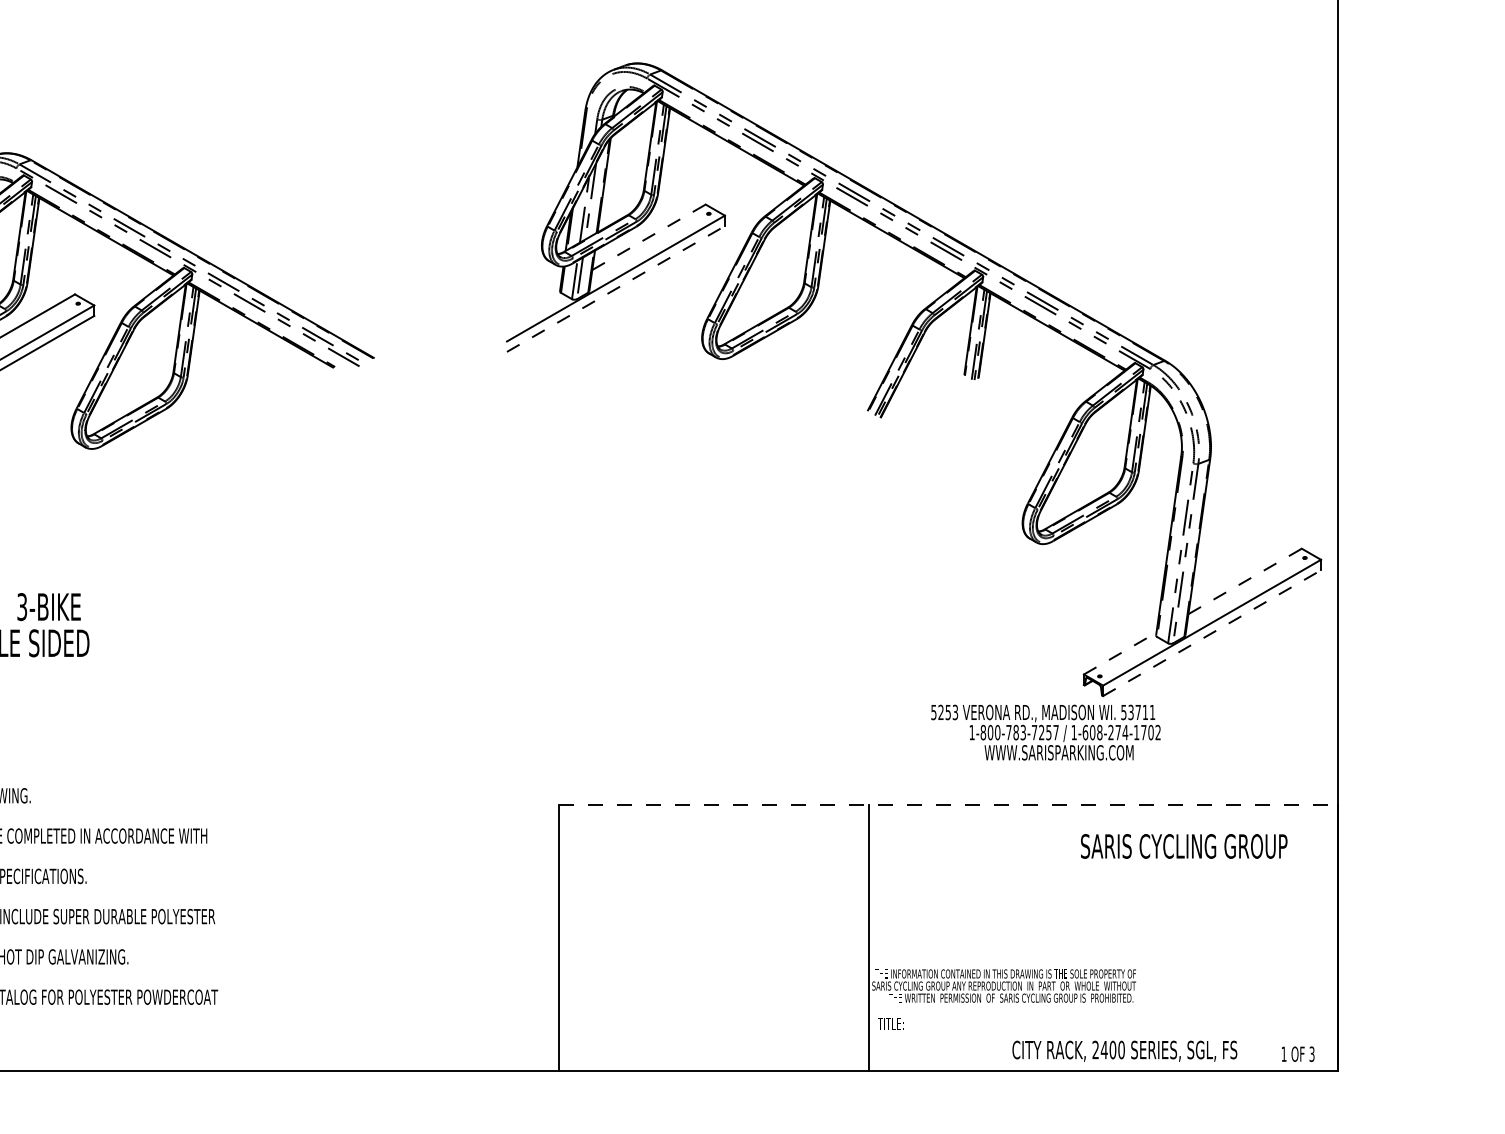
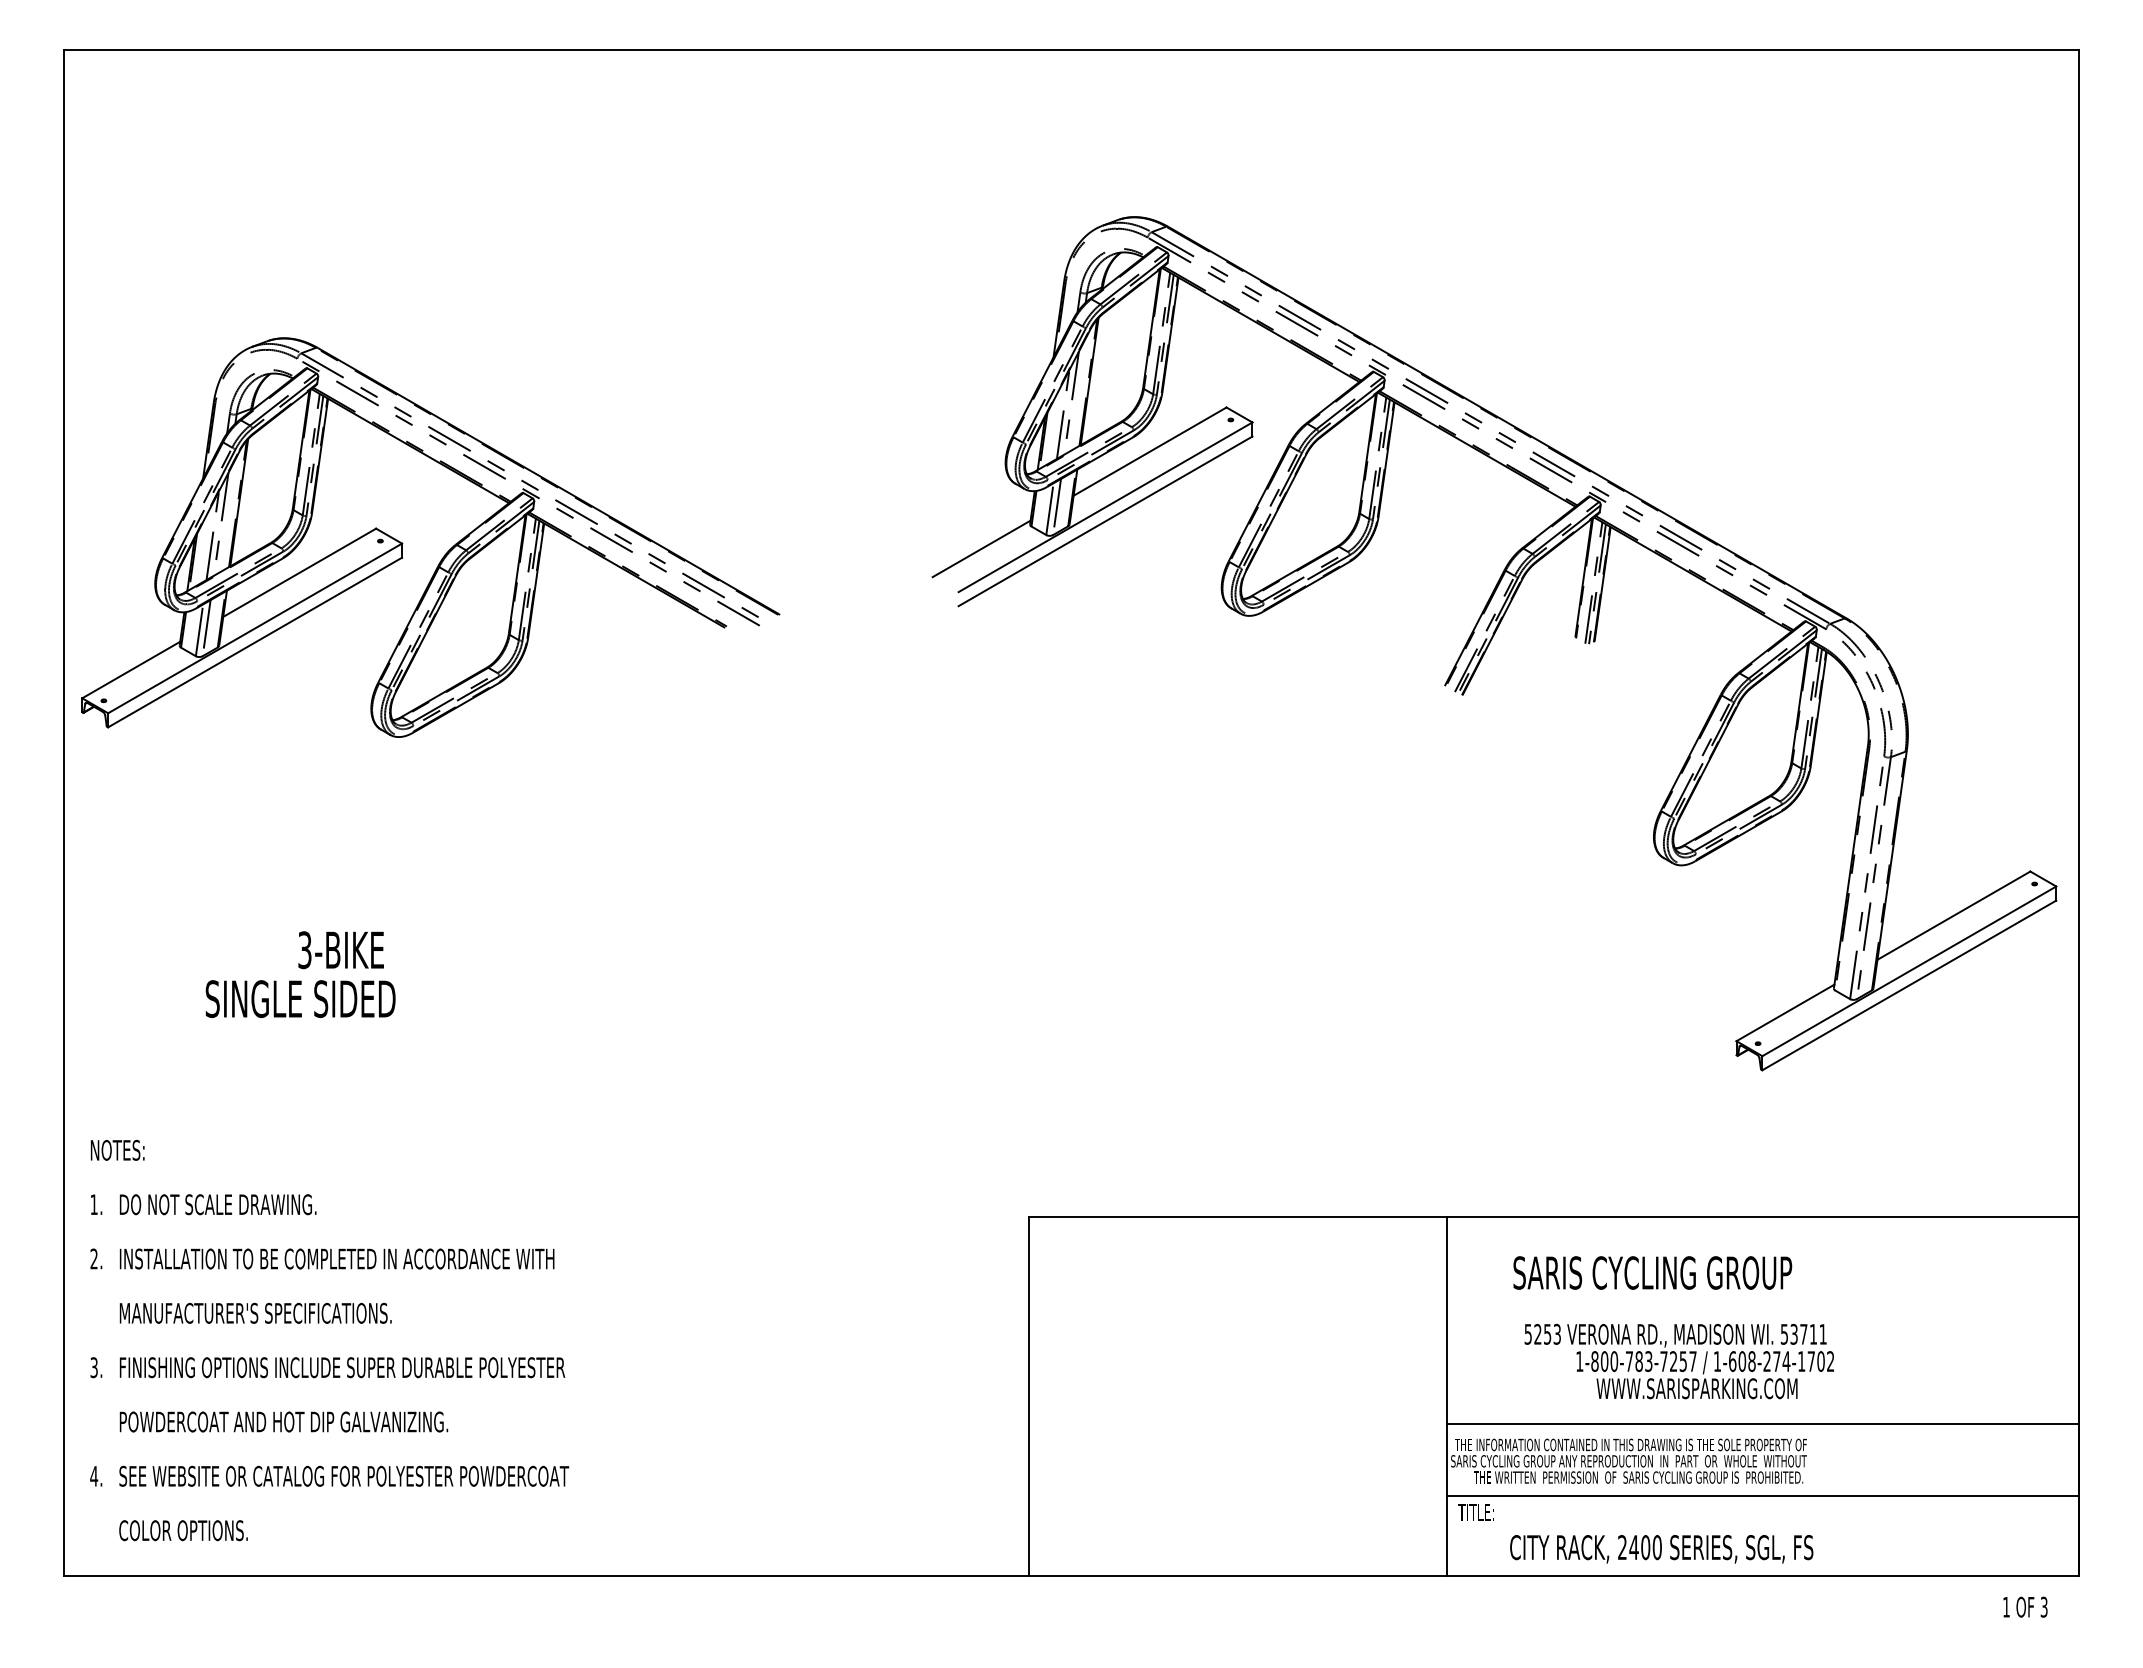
line: (649, 237) -> (1150, 451), dashed -> solid
line: (615, 289) -> (1105, 521), dashed -> solid
line: (523, 309) -> (981, 548), added
line: (1245, 581) -> (1954, 915), dashed -> solid
line: (1212, 633) -> (1909, 985), dashed -> solid
line: (1120, 653) -> (1785, 1012), dashed -> solid
text: (1045, 732) -> (1678, 1361), moved
line: (948, 805) -> (1553, 1217), dashed -> solid
text: (1183, 846) -> (1652, 1272), moved
line: (1103, 958) -> (1762, 1424), added
line: (1103, 1012) -> (1762, 1496), added
text: (1124, 1051) -> (1661, 1549), moved
text: (1298, 1053) -> (2025, 1606), moved

